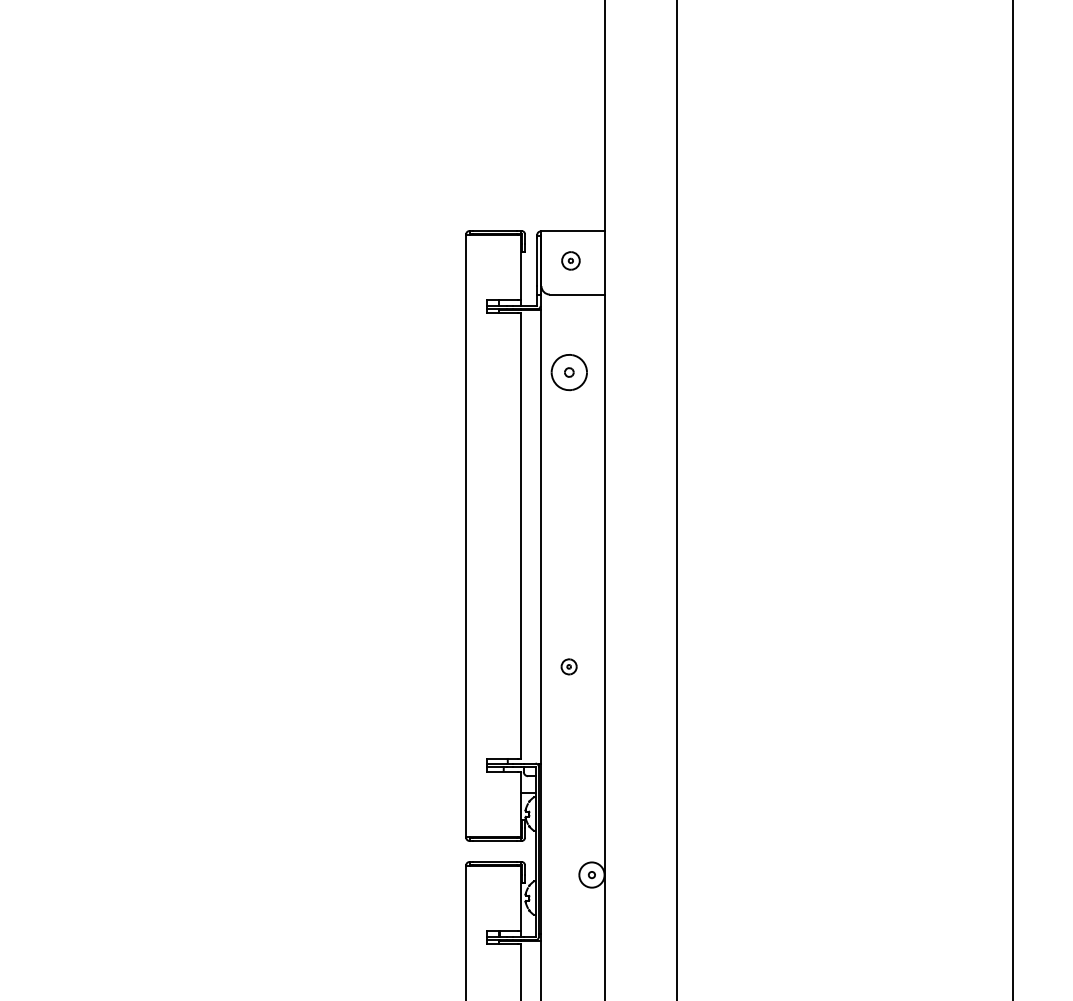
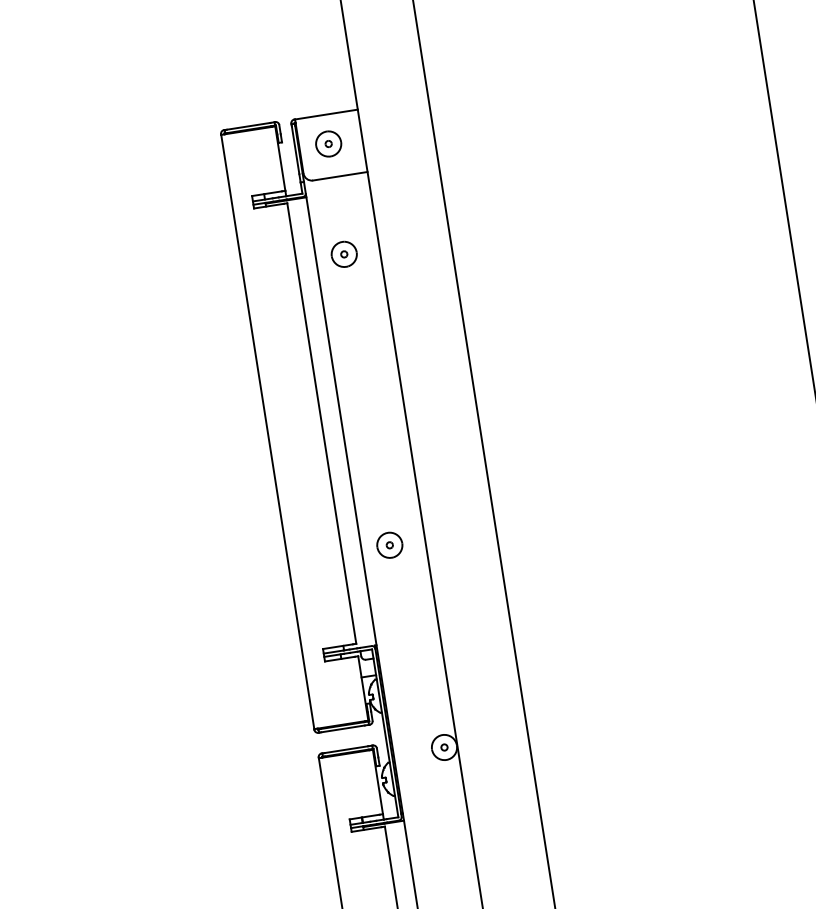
part: (570, 260) -> (328, 143), size x1.43
part: (568, 371) -> (343, 253), size x0.71
part: (568, 666) -> (389, 545), size x1.67

